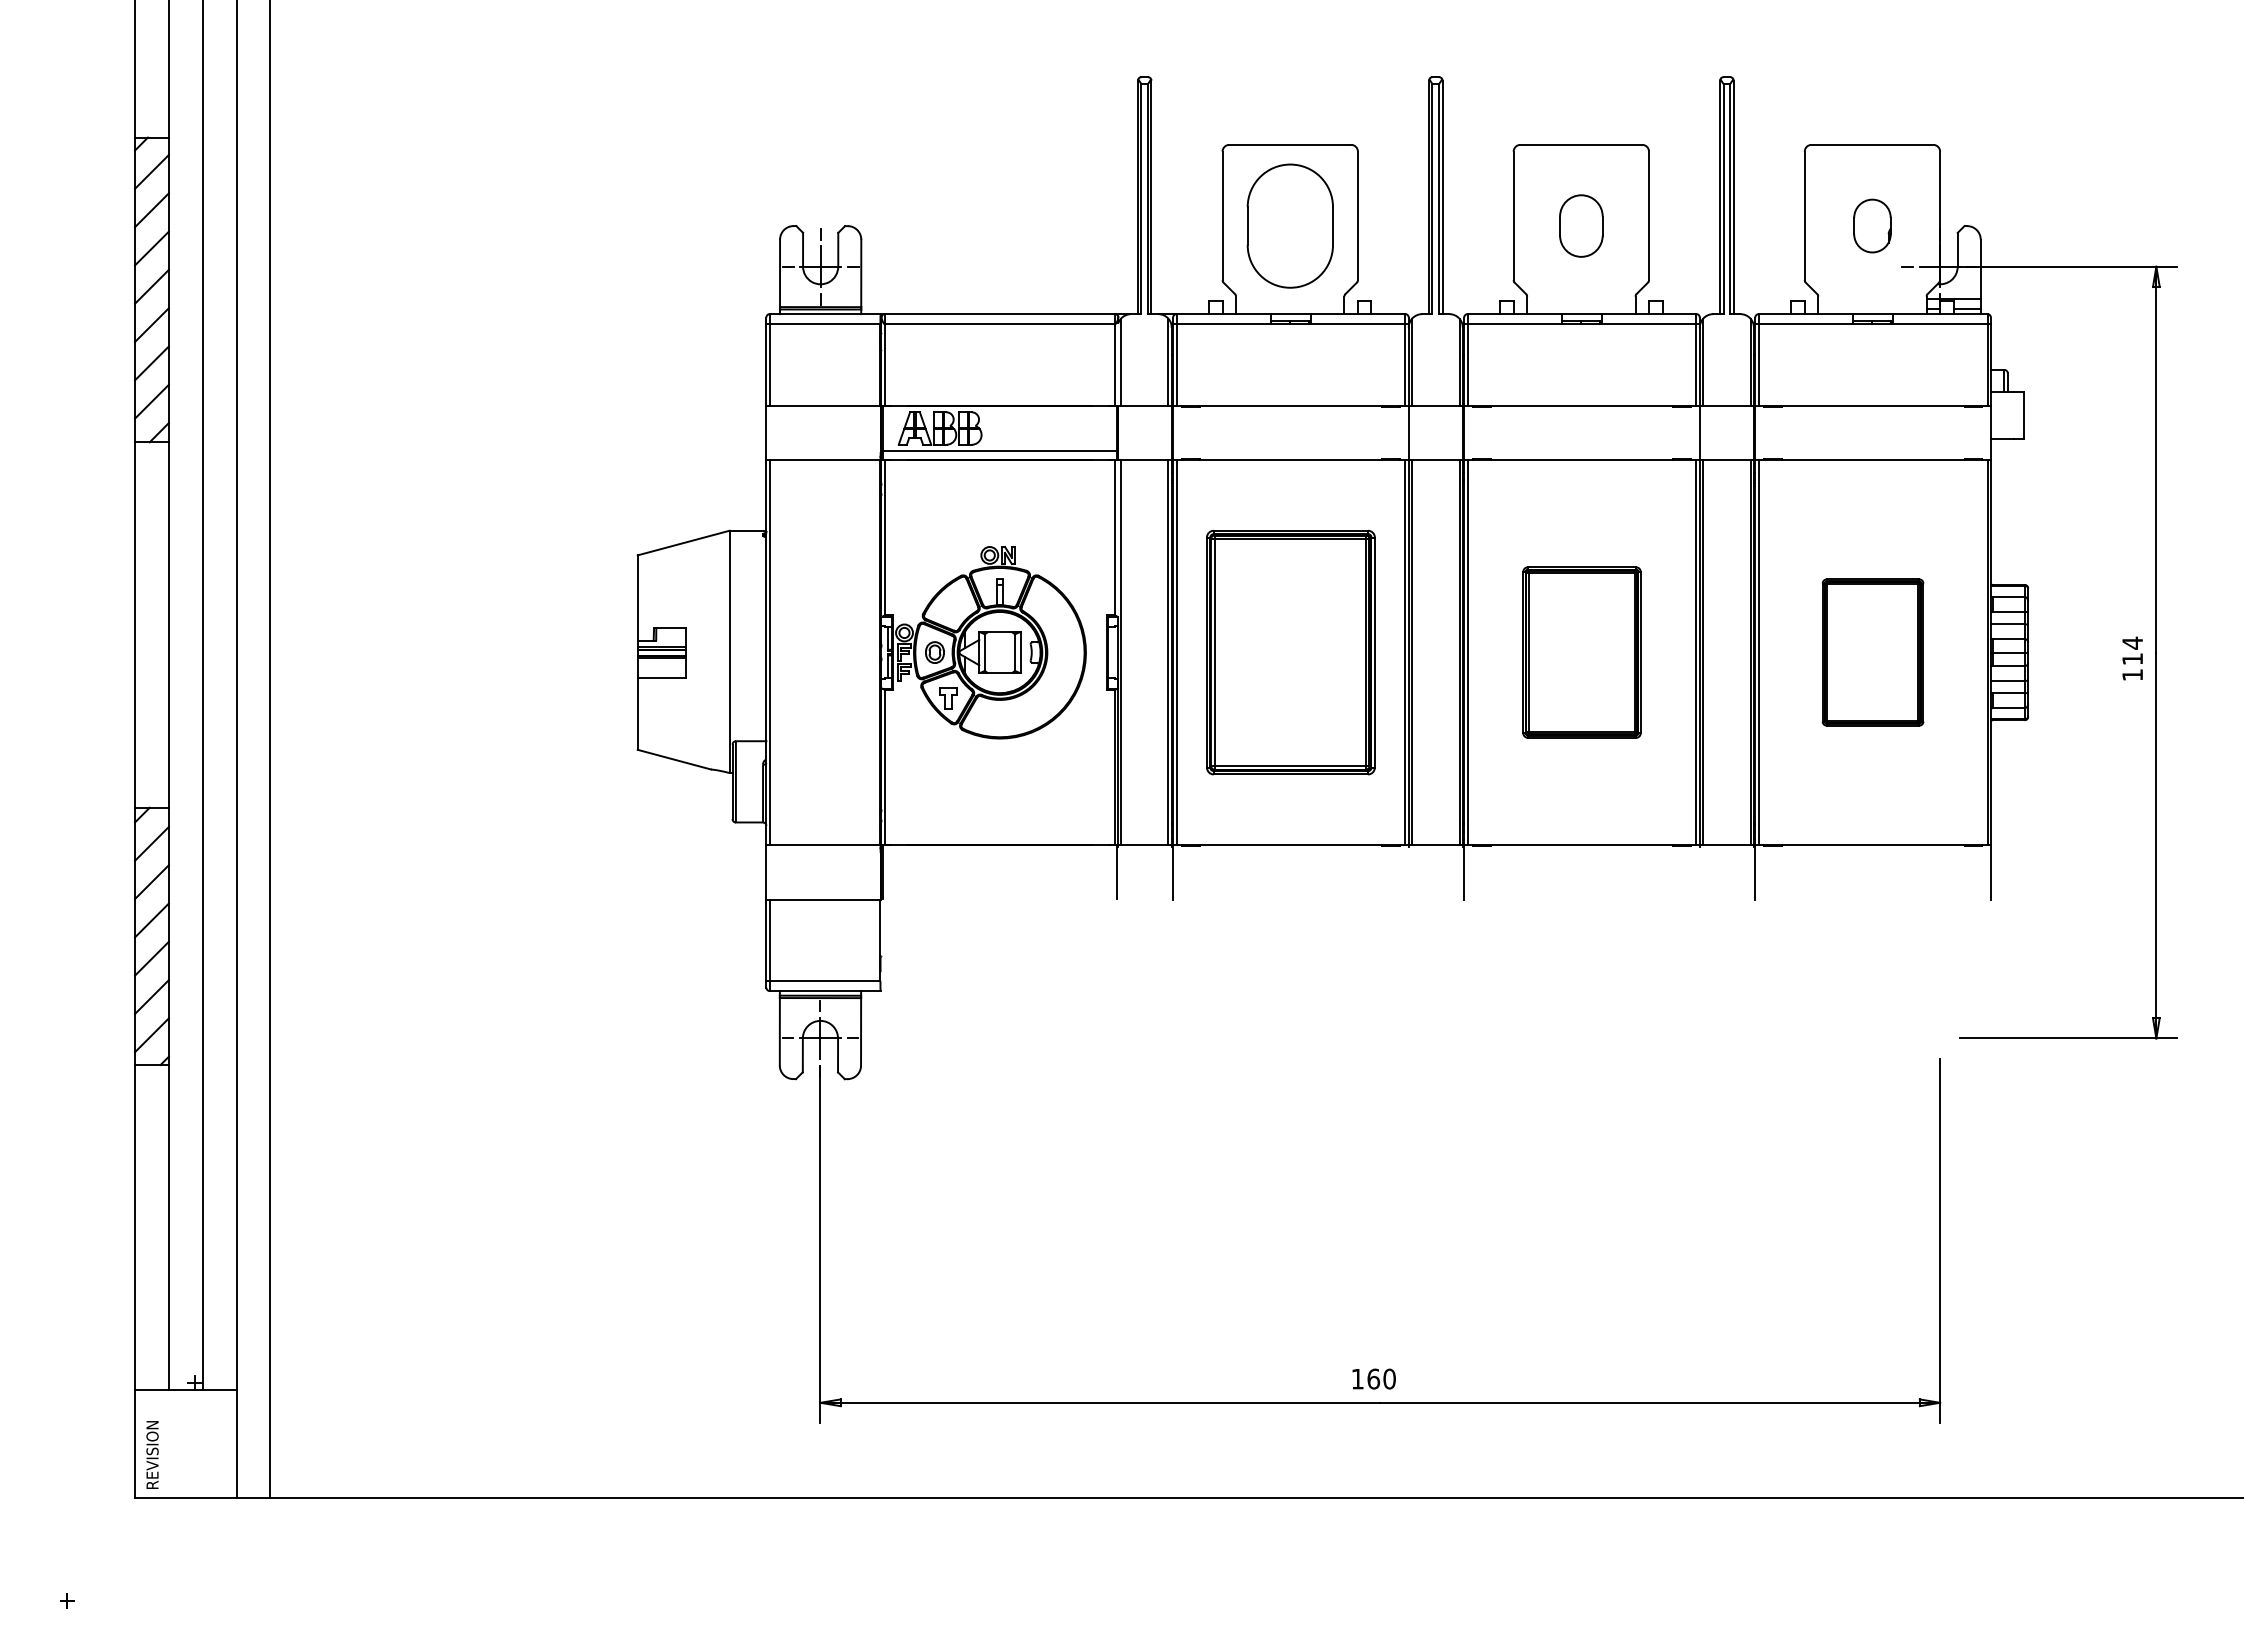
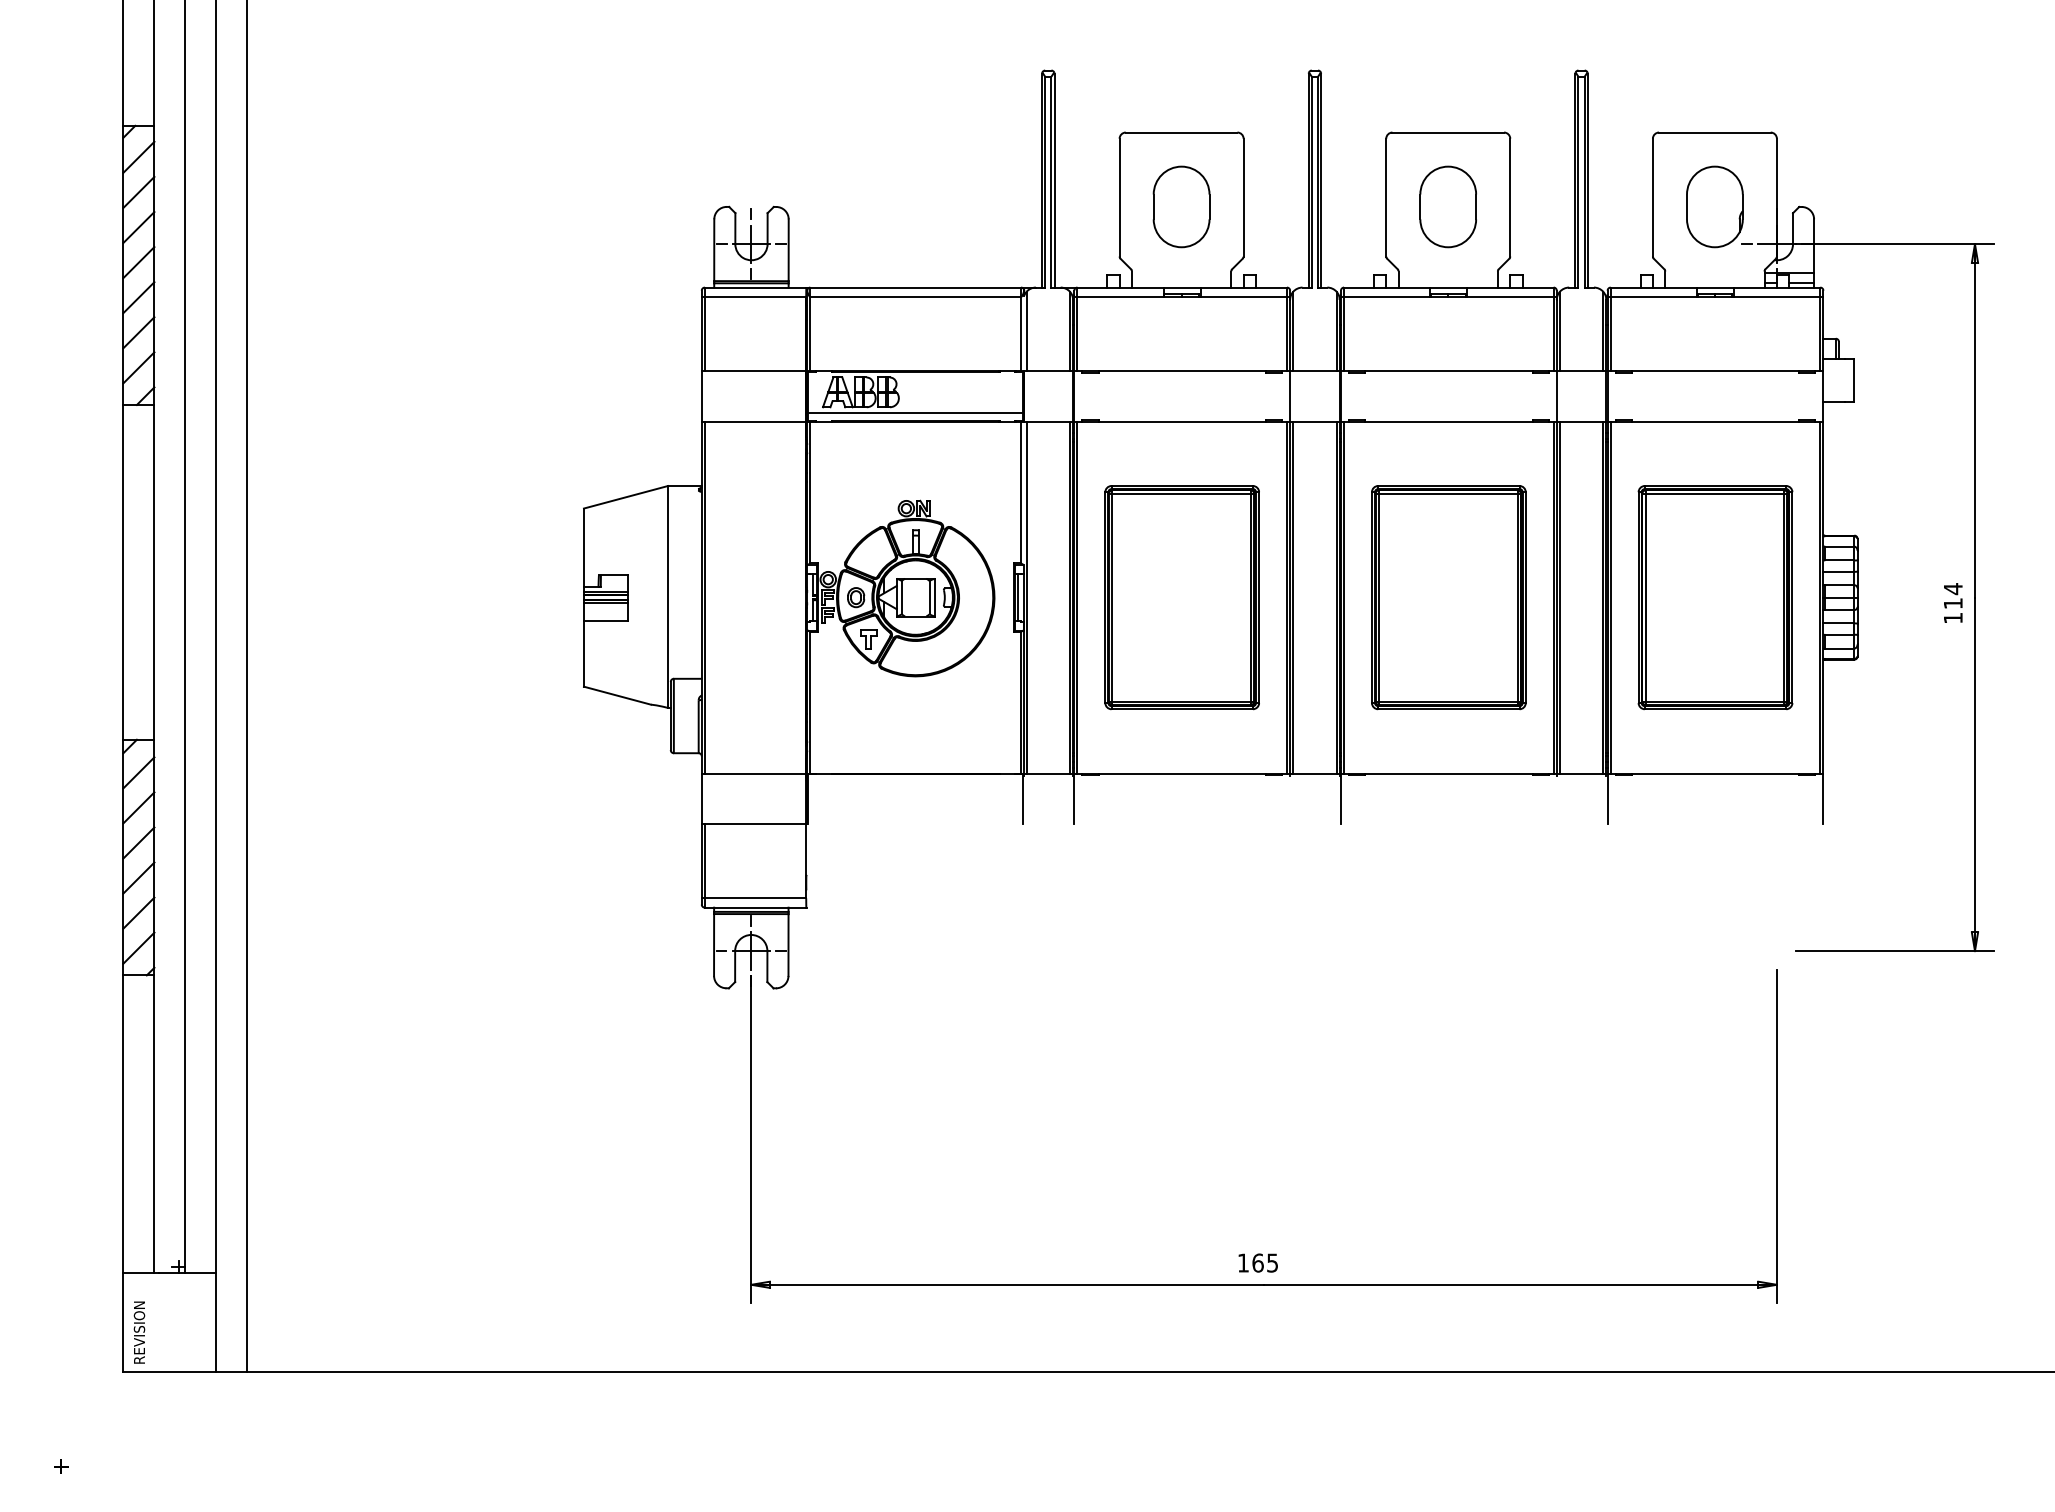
part: (1289, 225) -> (1180, 206), size x0.71
part: (1581, 225) -> (1448, 206), size x1.43
part: (1872, 225) -> (1714, 206), size x1.67
line: (1111, 652) -> (1017, 597), added
part: (1581, 652) -> (1448, 597), size x1.43
part: (1872, 652) -> (1714, 597), size x1.67
text: (1389, 1378) -> (1272, 1262), 160 -> 165

